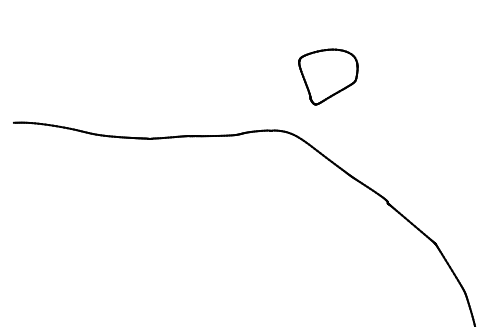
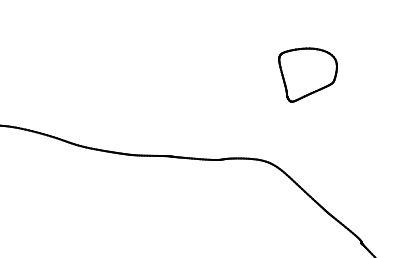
part: (328, 76) -> (307, 75), moved

